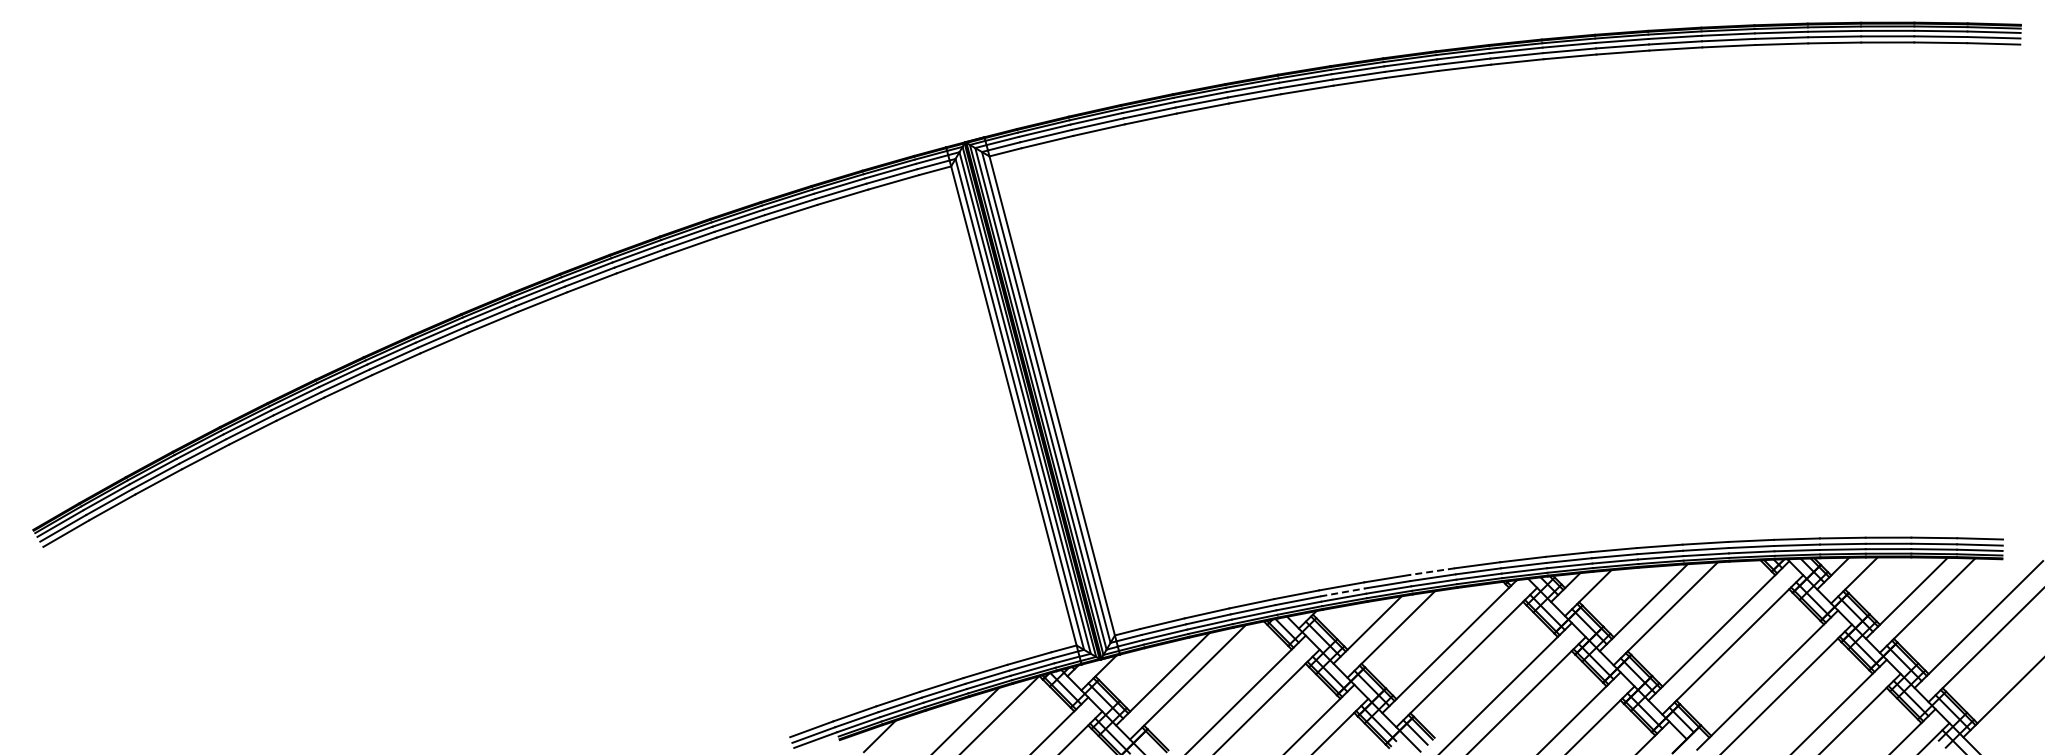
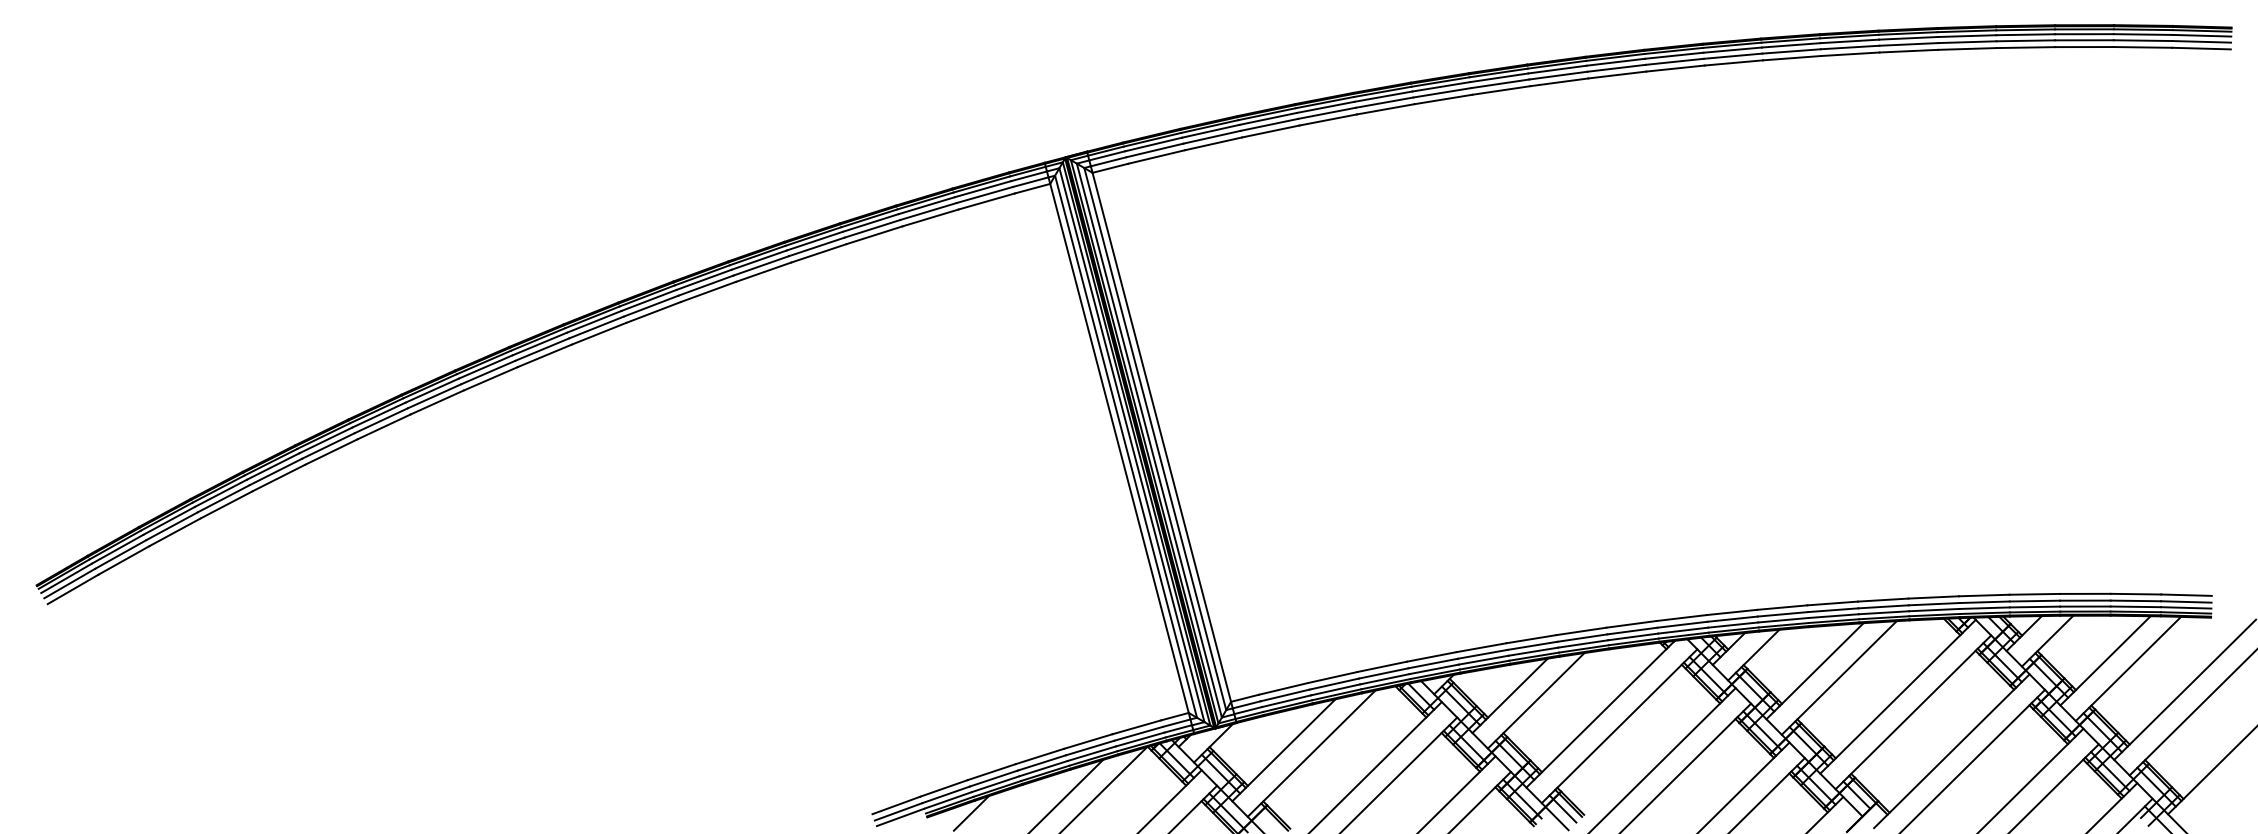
line: (1432, 571) -> (1581, 631), dashed -> solid
line: (1342, 592) -> (1482, 654), dashed -> solid

